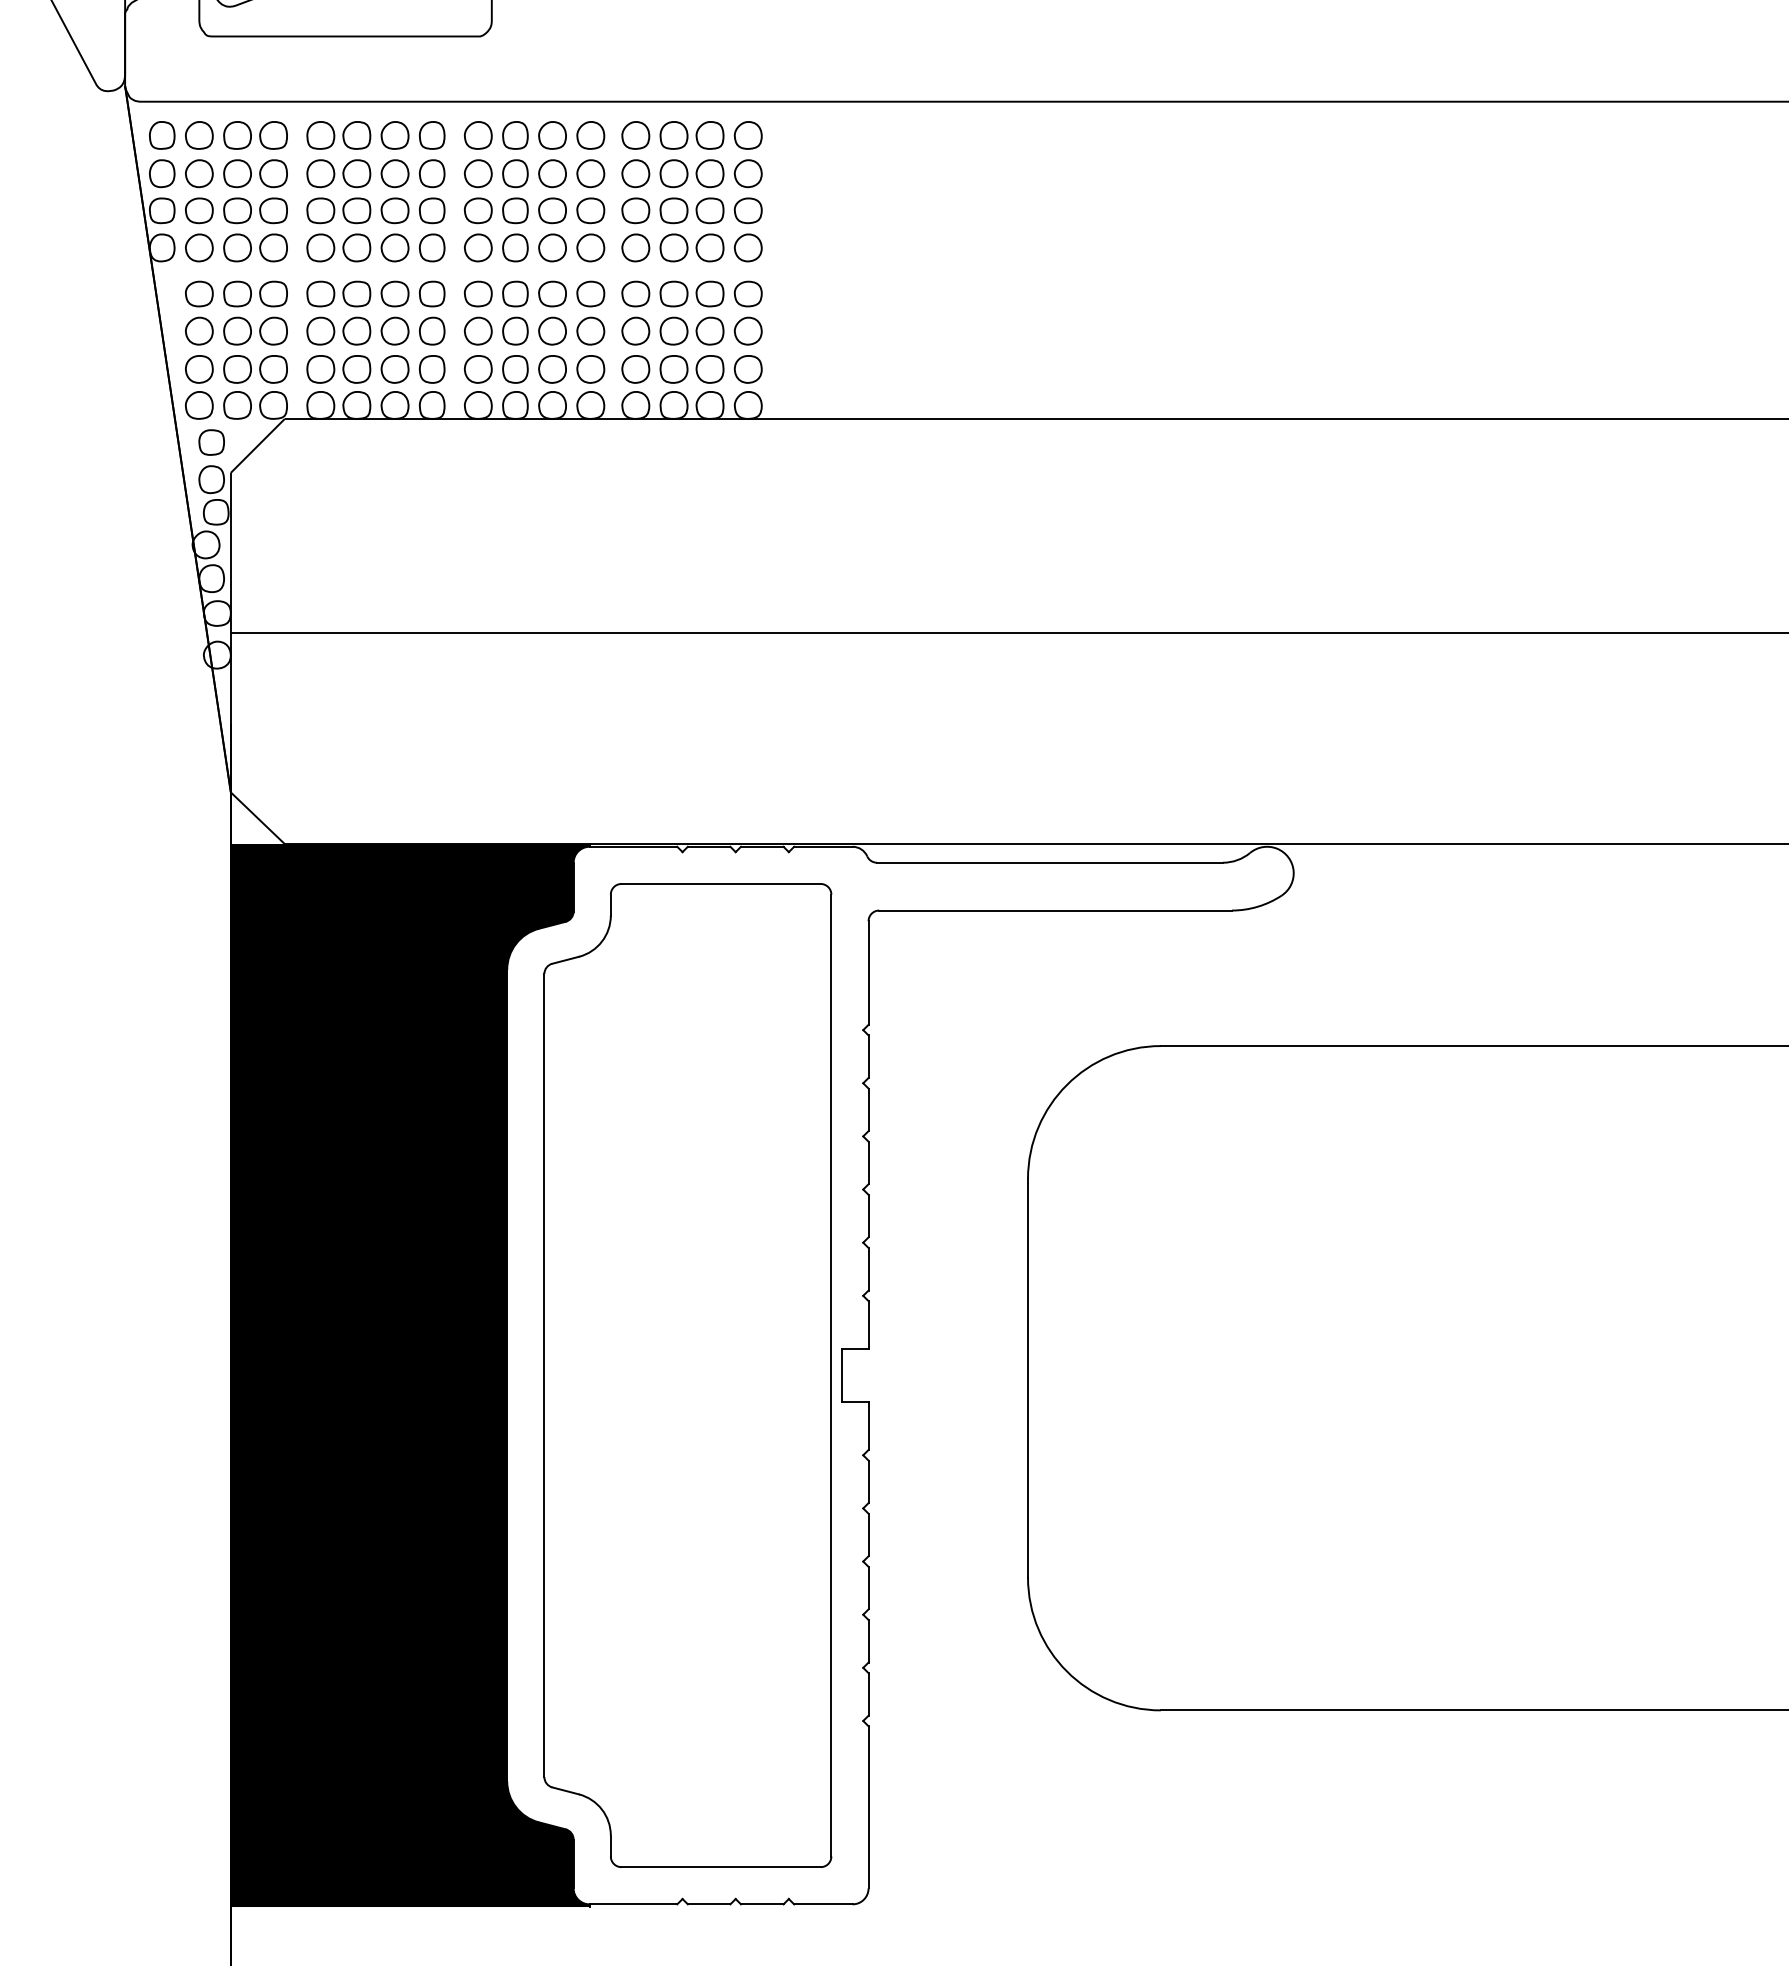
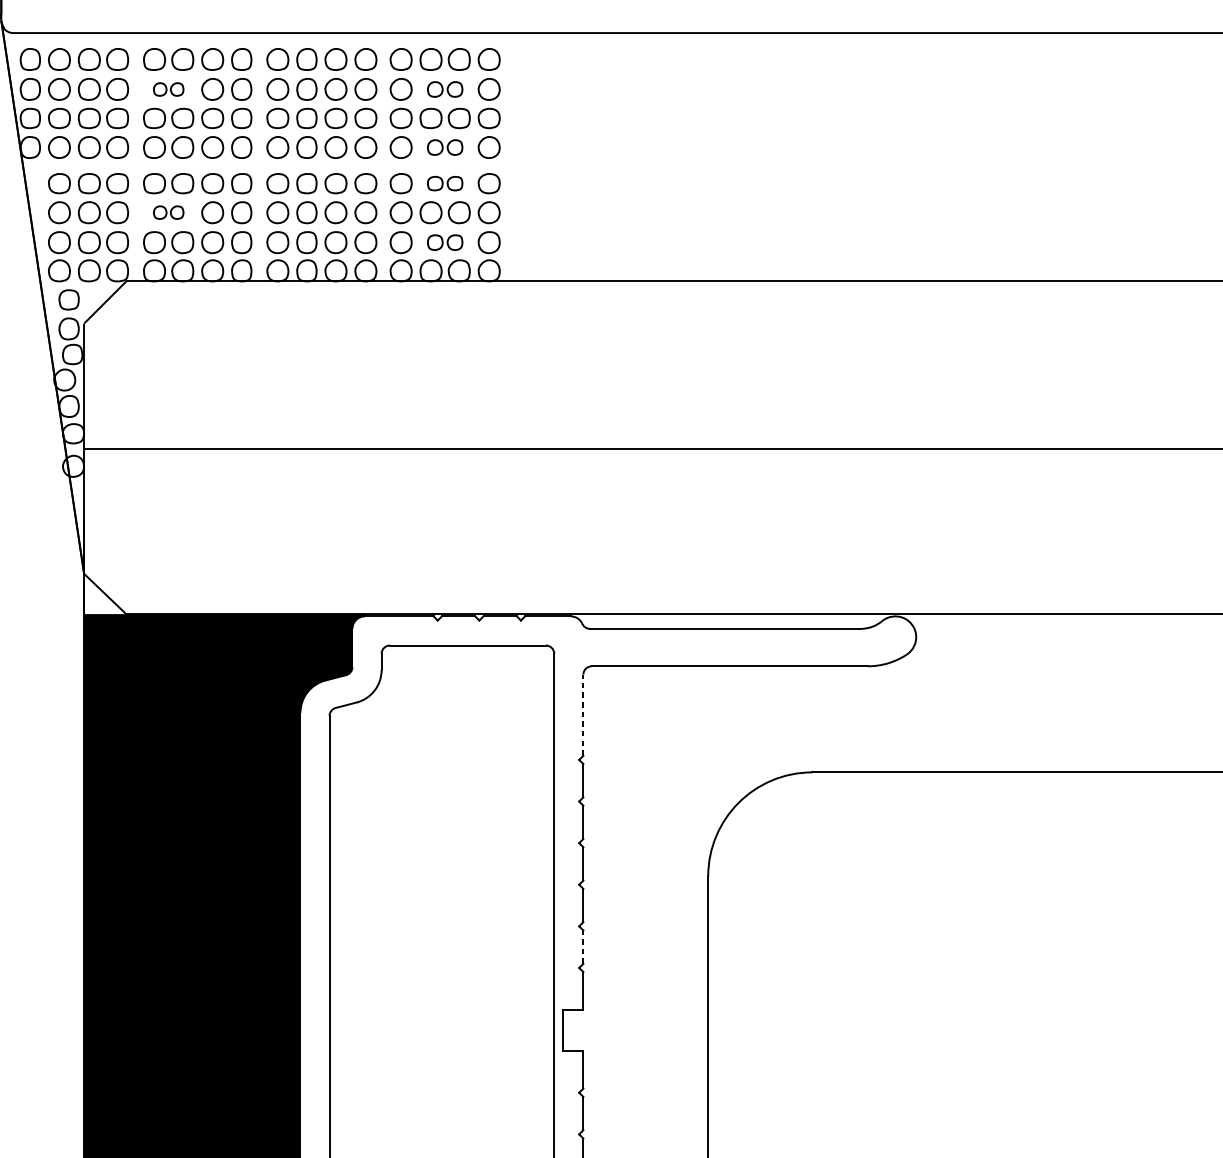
part: (338, 173) -> (168, 89), size x0.6
part: (691, 173) -> (444, 89), size x0.7
part: (691, 247) -> (444, 147), size x0.7
part: (691, 293) -> (444, 183), size x0.7
part: (338, 330) -> (168, 212), size x0.6
part: (691, 369) -> (444, 242), size x0.7
line: (868, 973) -> (583, 715), solid -> dashed
line: (868, 1268) -> (583, 946), solid -> dashed

